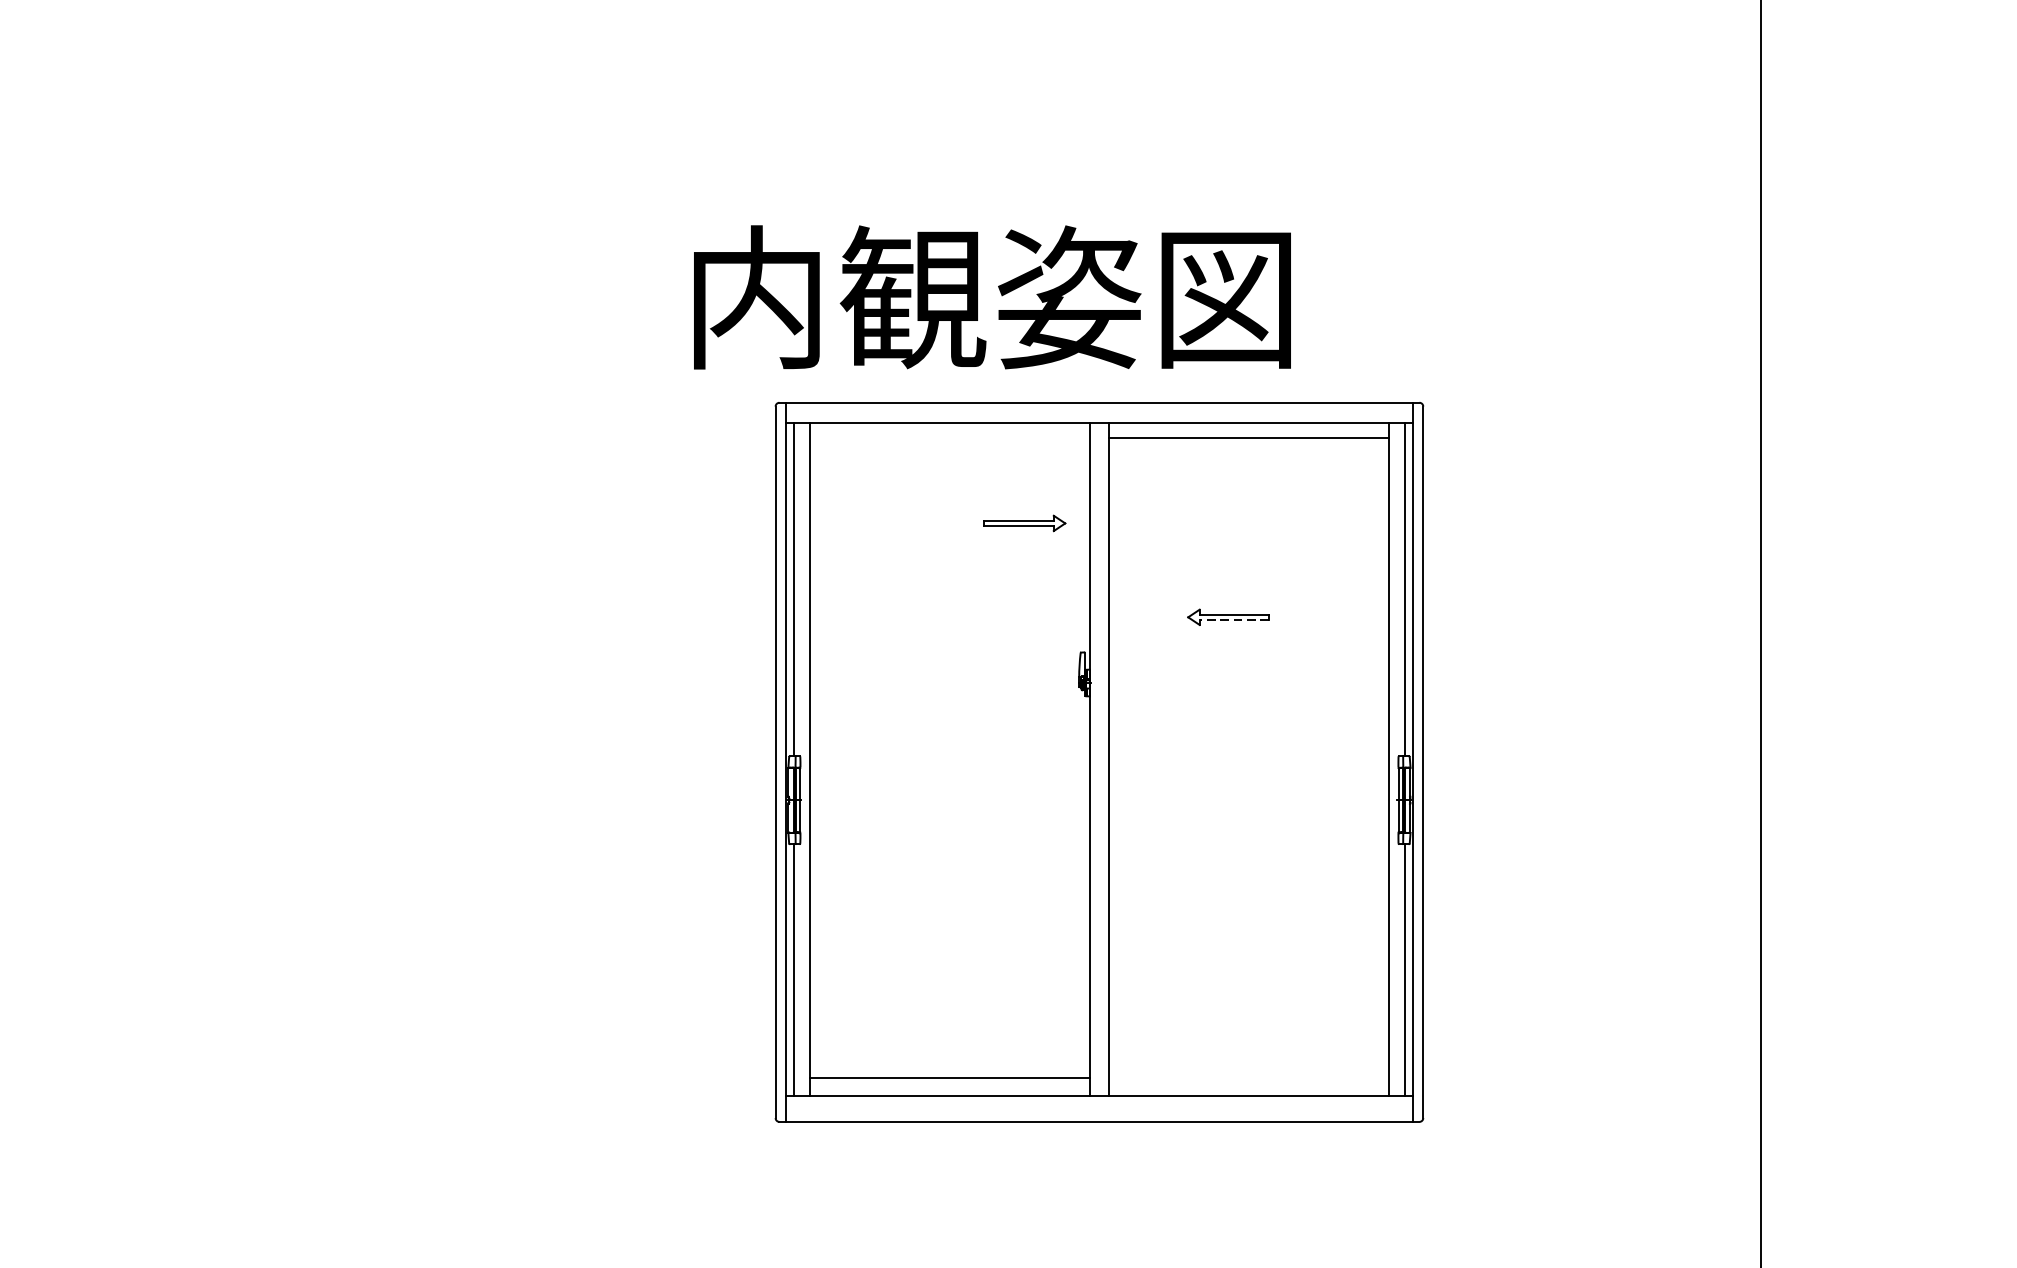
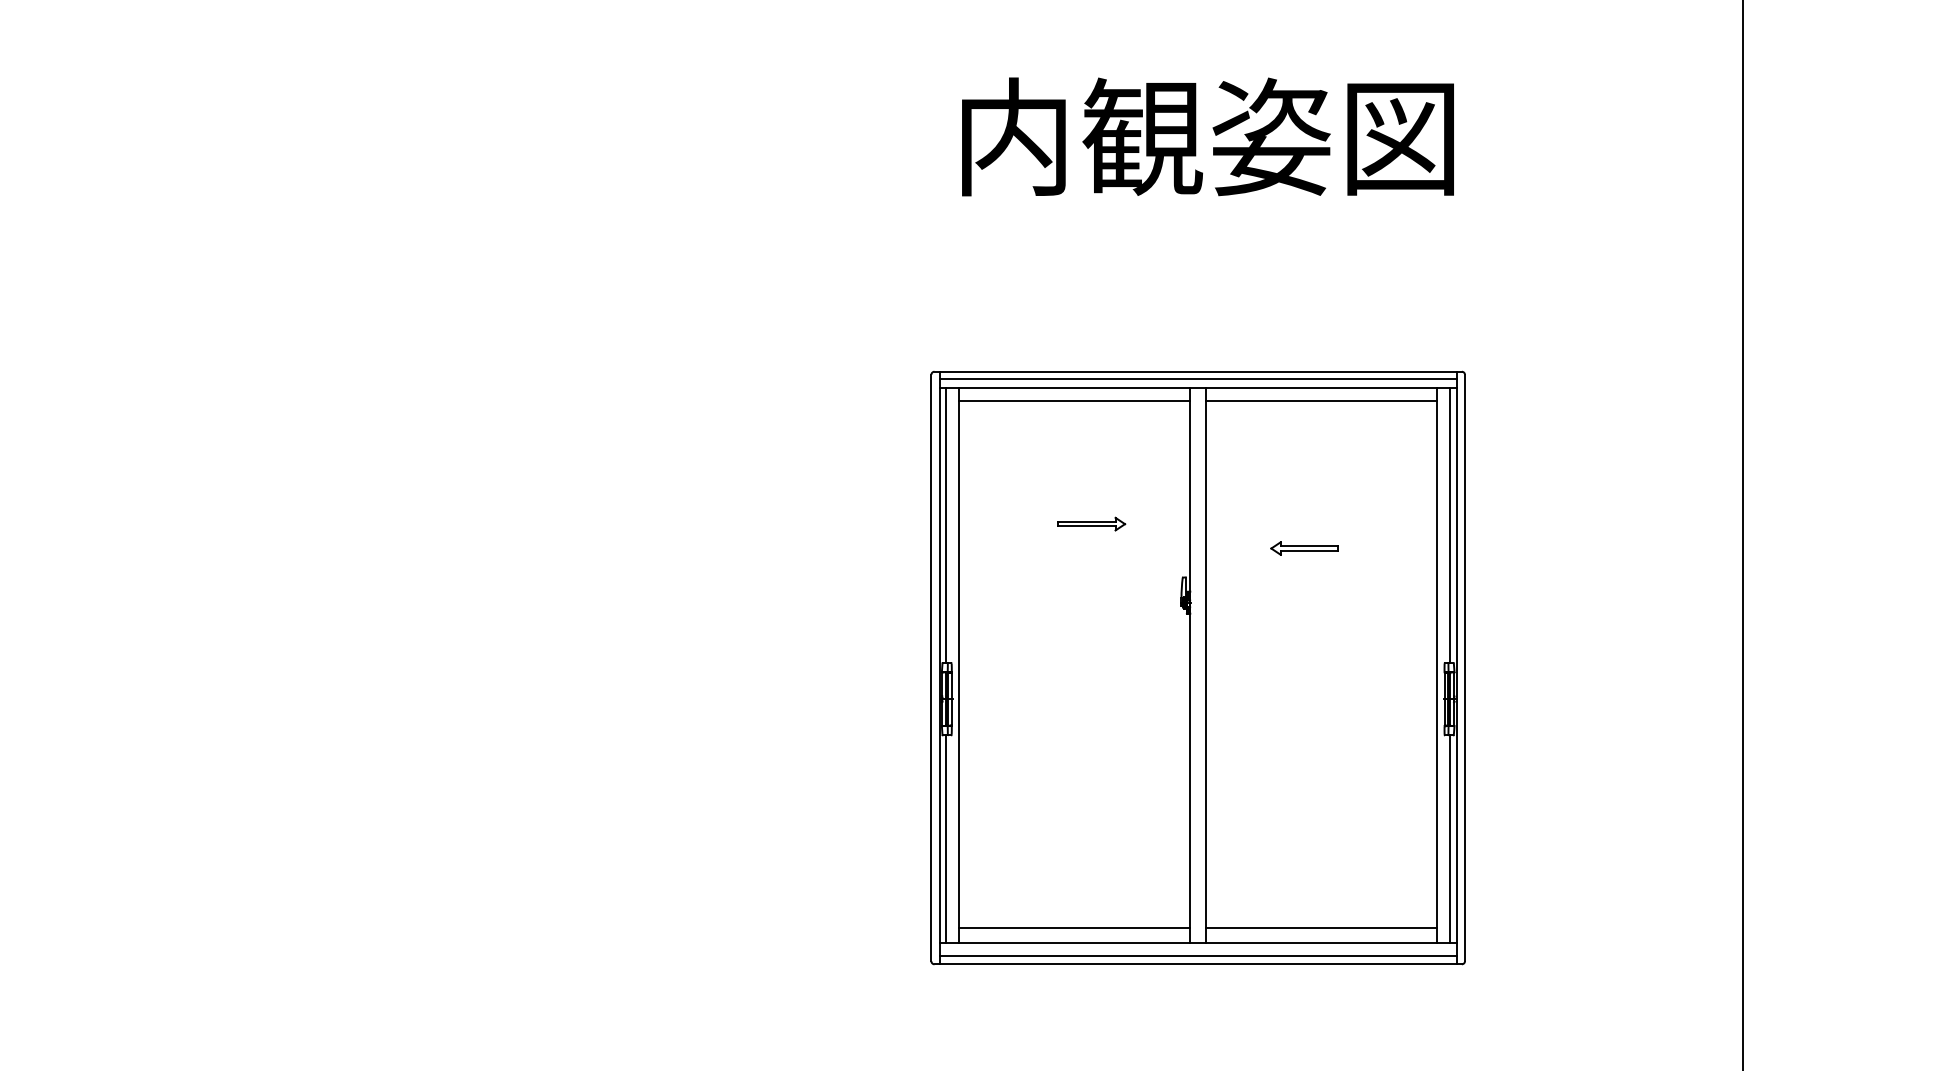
text: (991, 296) -> (1207, 136), moved
line: (1098, 410) -> (1197, 378), added
line: (949, 437) -> (1074, 400), added
part: (1024, 522) -> (1091, 523), moved
line: (1234, 619) -> (1309, 550), dashed -> solid
line: (1249, 1078) -> (1321, 928), added
line: (1098, 1111) -> (1197, 955), added

